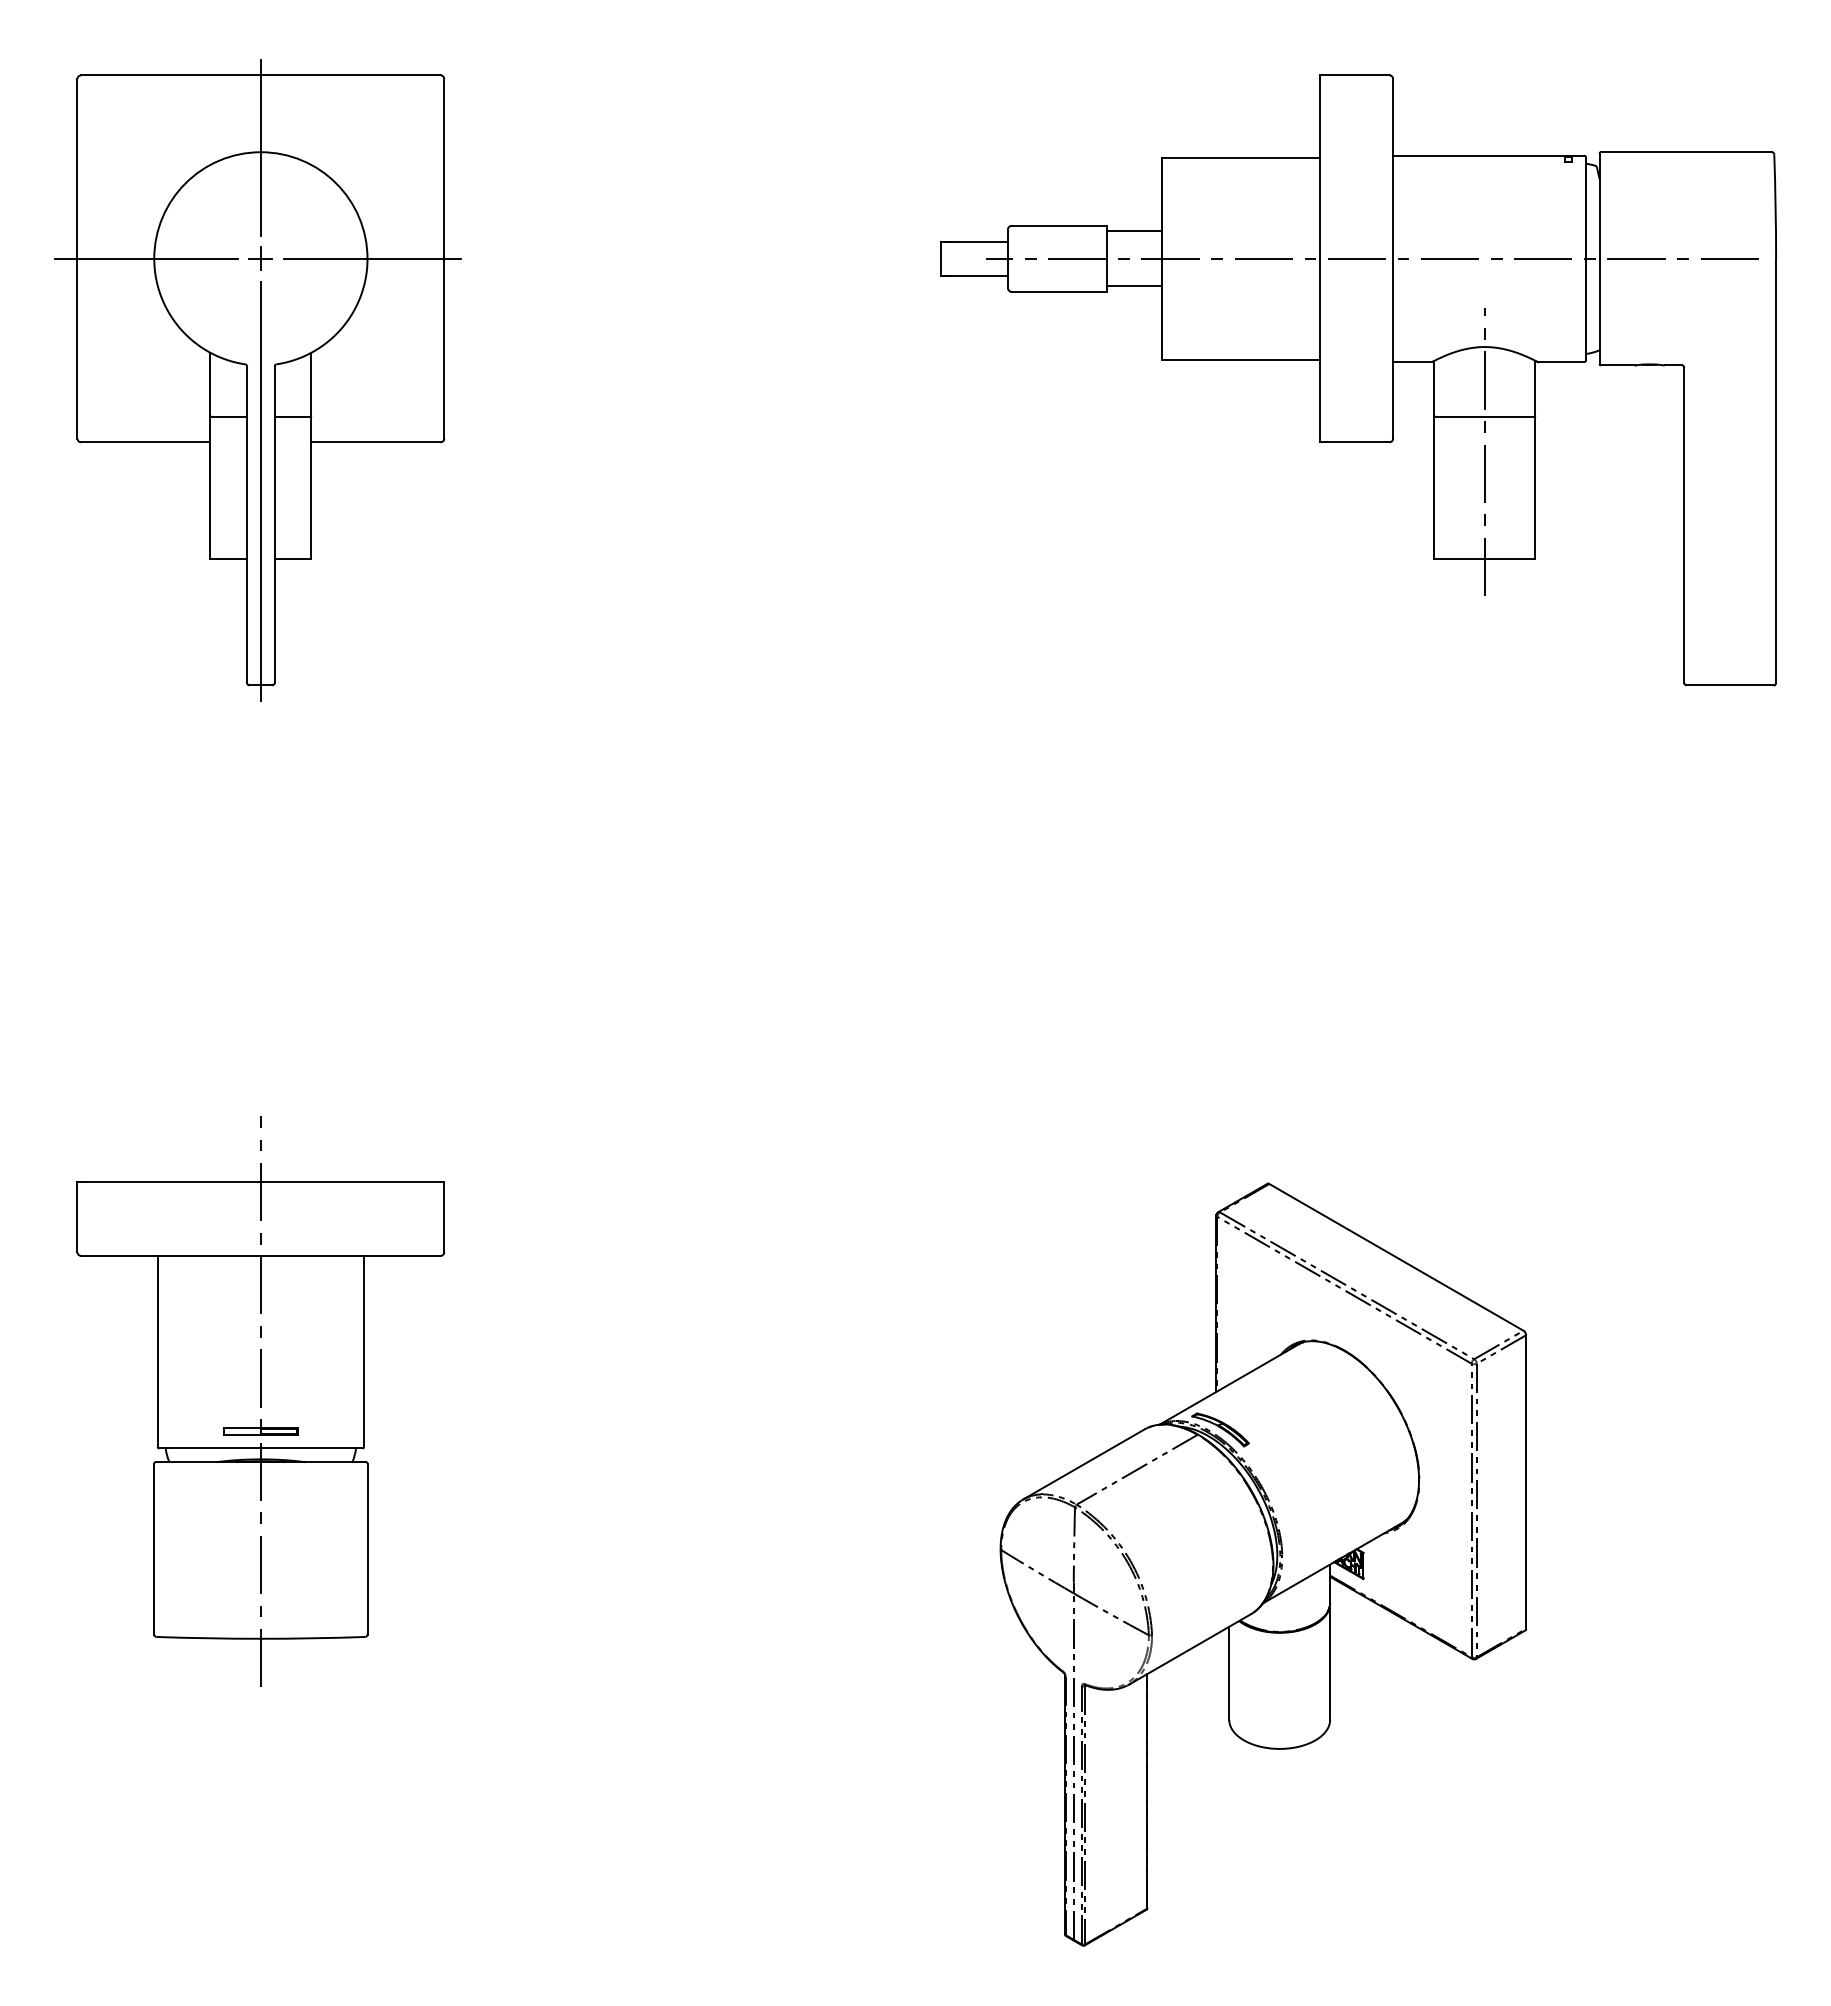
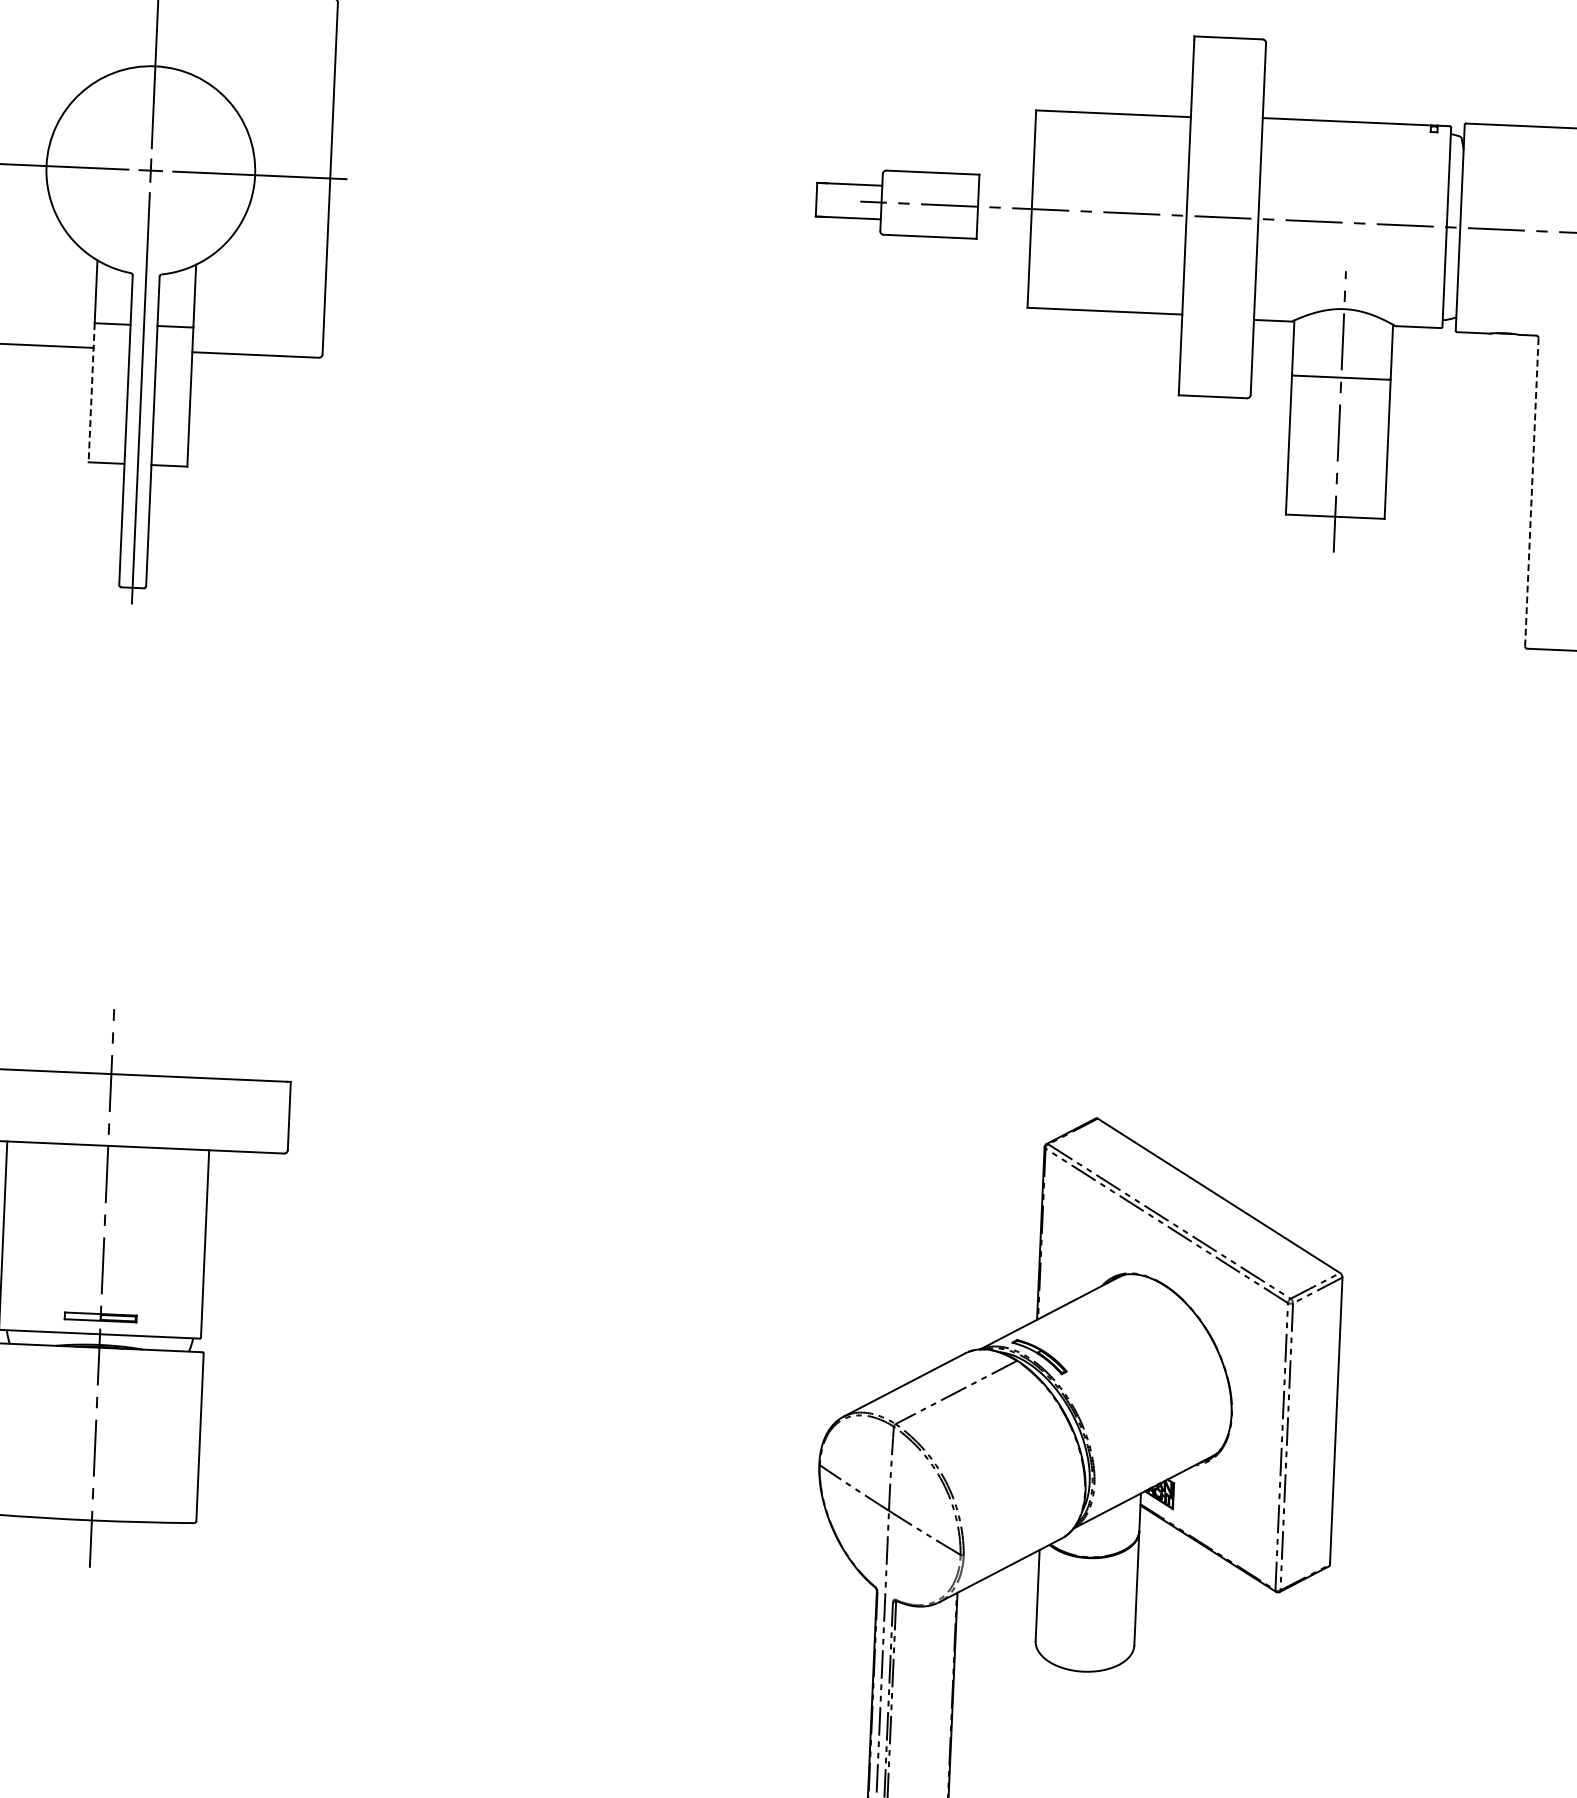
line: (1133, 231) -> (1005, 181), removed
line: (1133, 286) -> (1003, 234), removed
line: (210, 488) -> (91, 393), solid -> dashed
line: (1684, 525) -> (1531, 492), solid -> dashed

